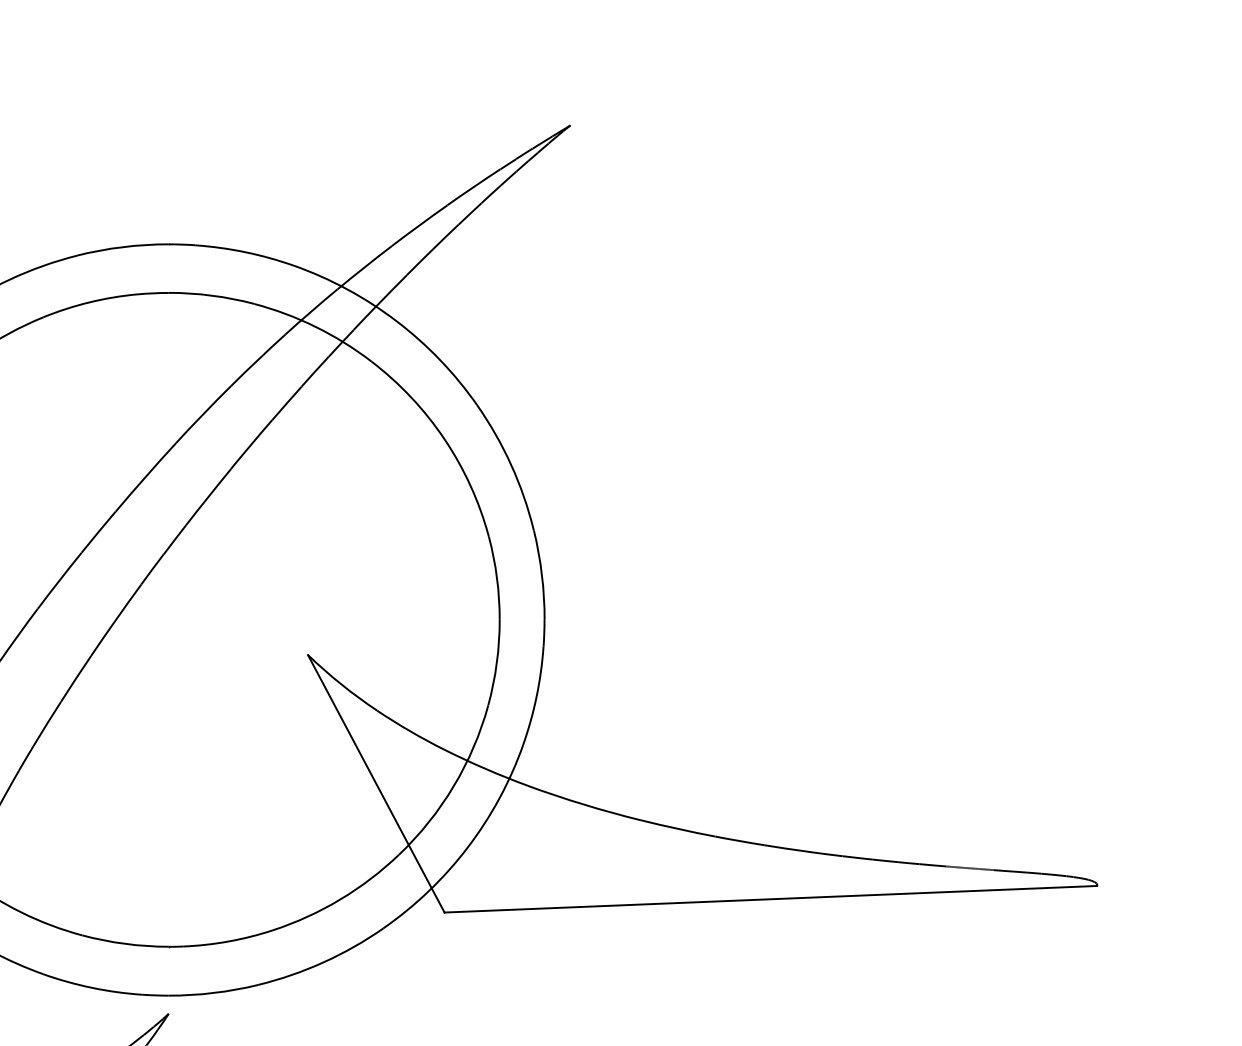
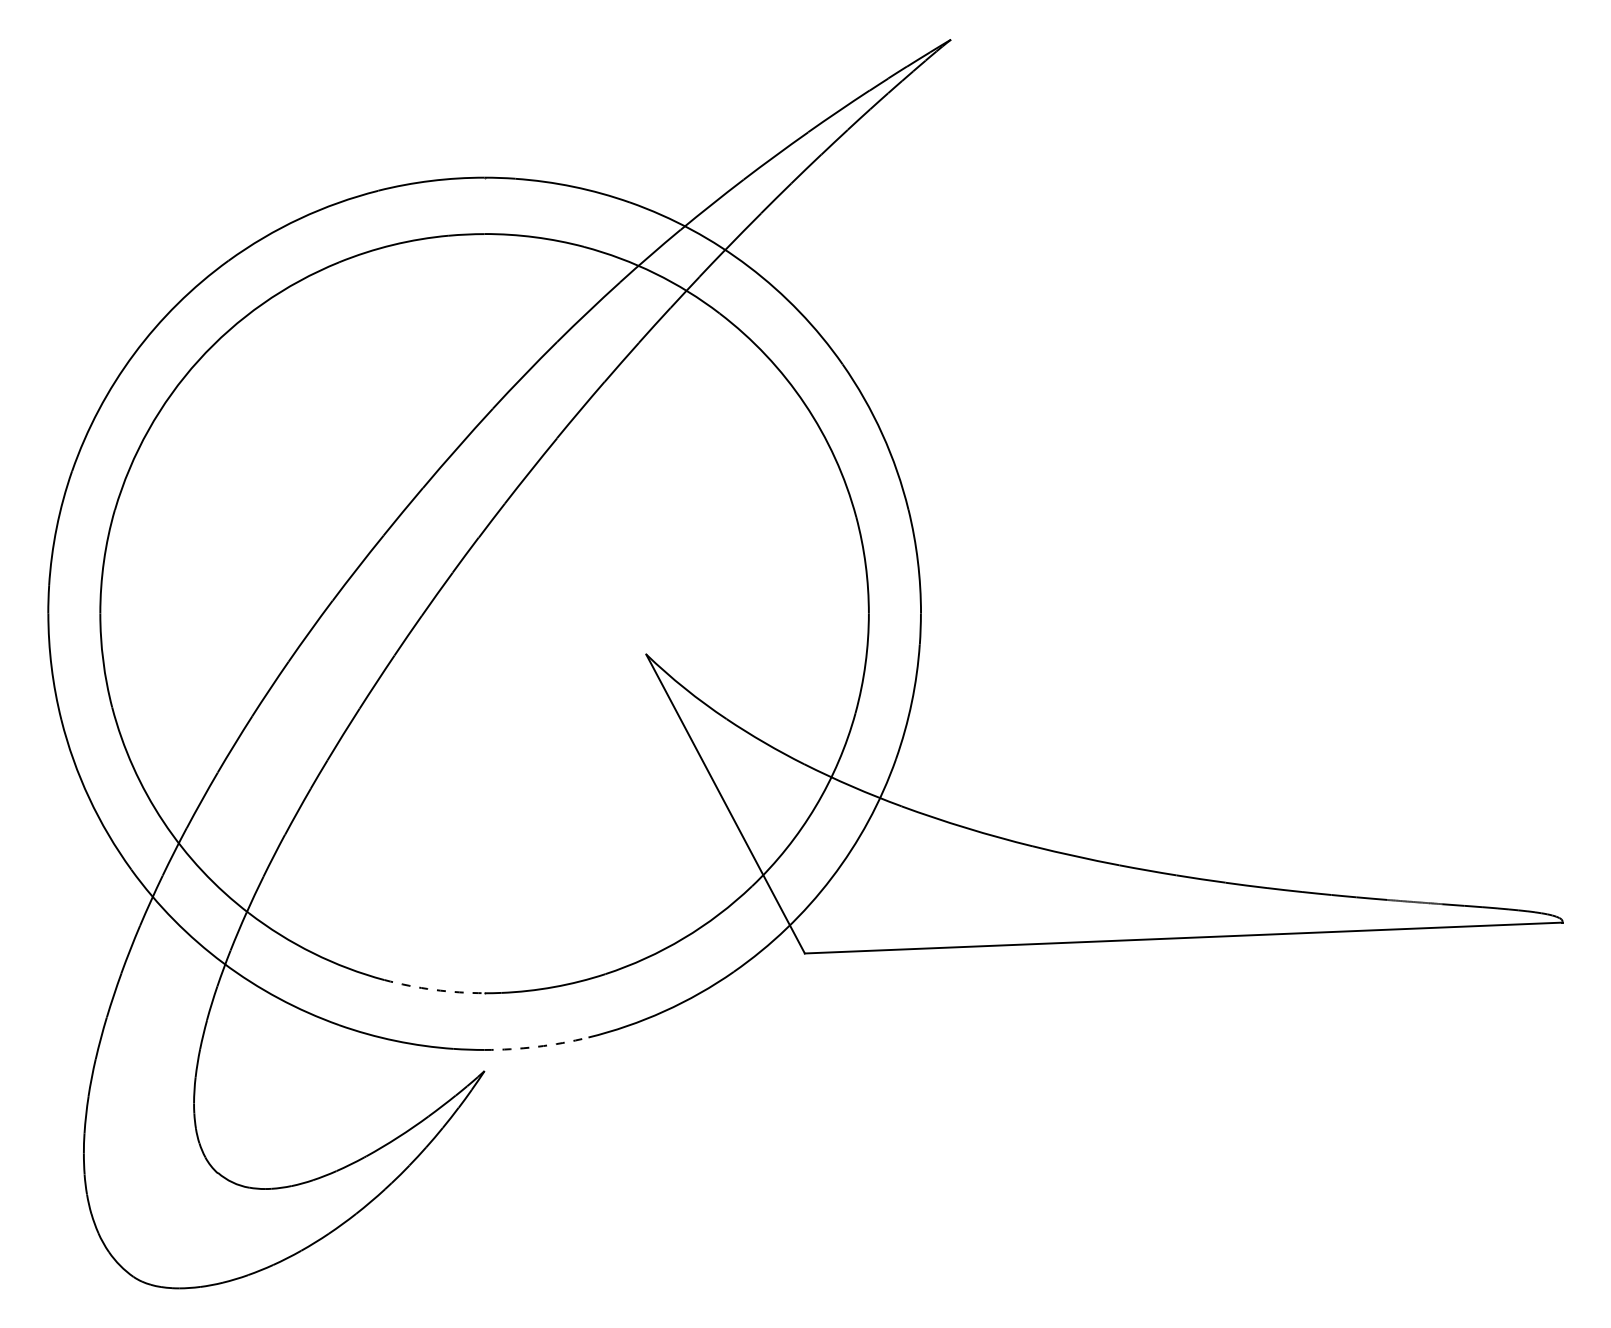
arc: (125, 943) -> (434, 989), solid -> dashed
arc: (213, 992) -> (536, 1046), solid -> dashed

